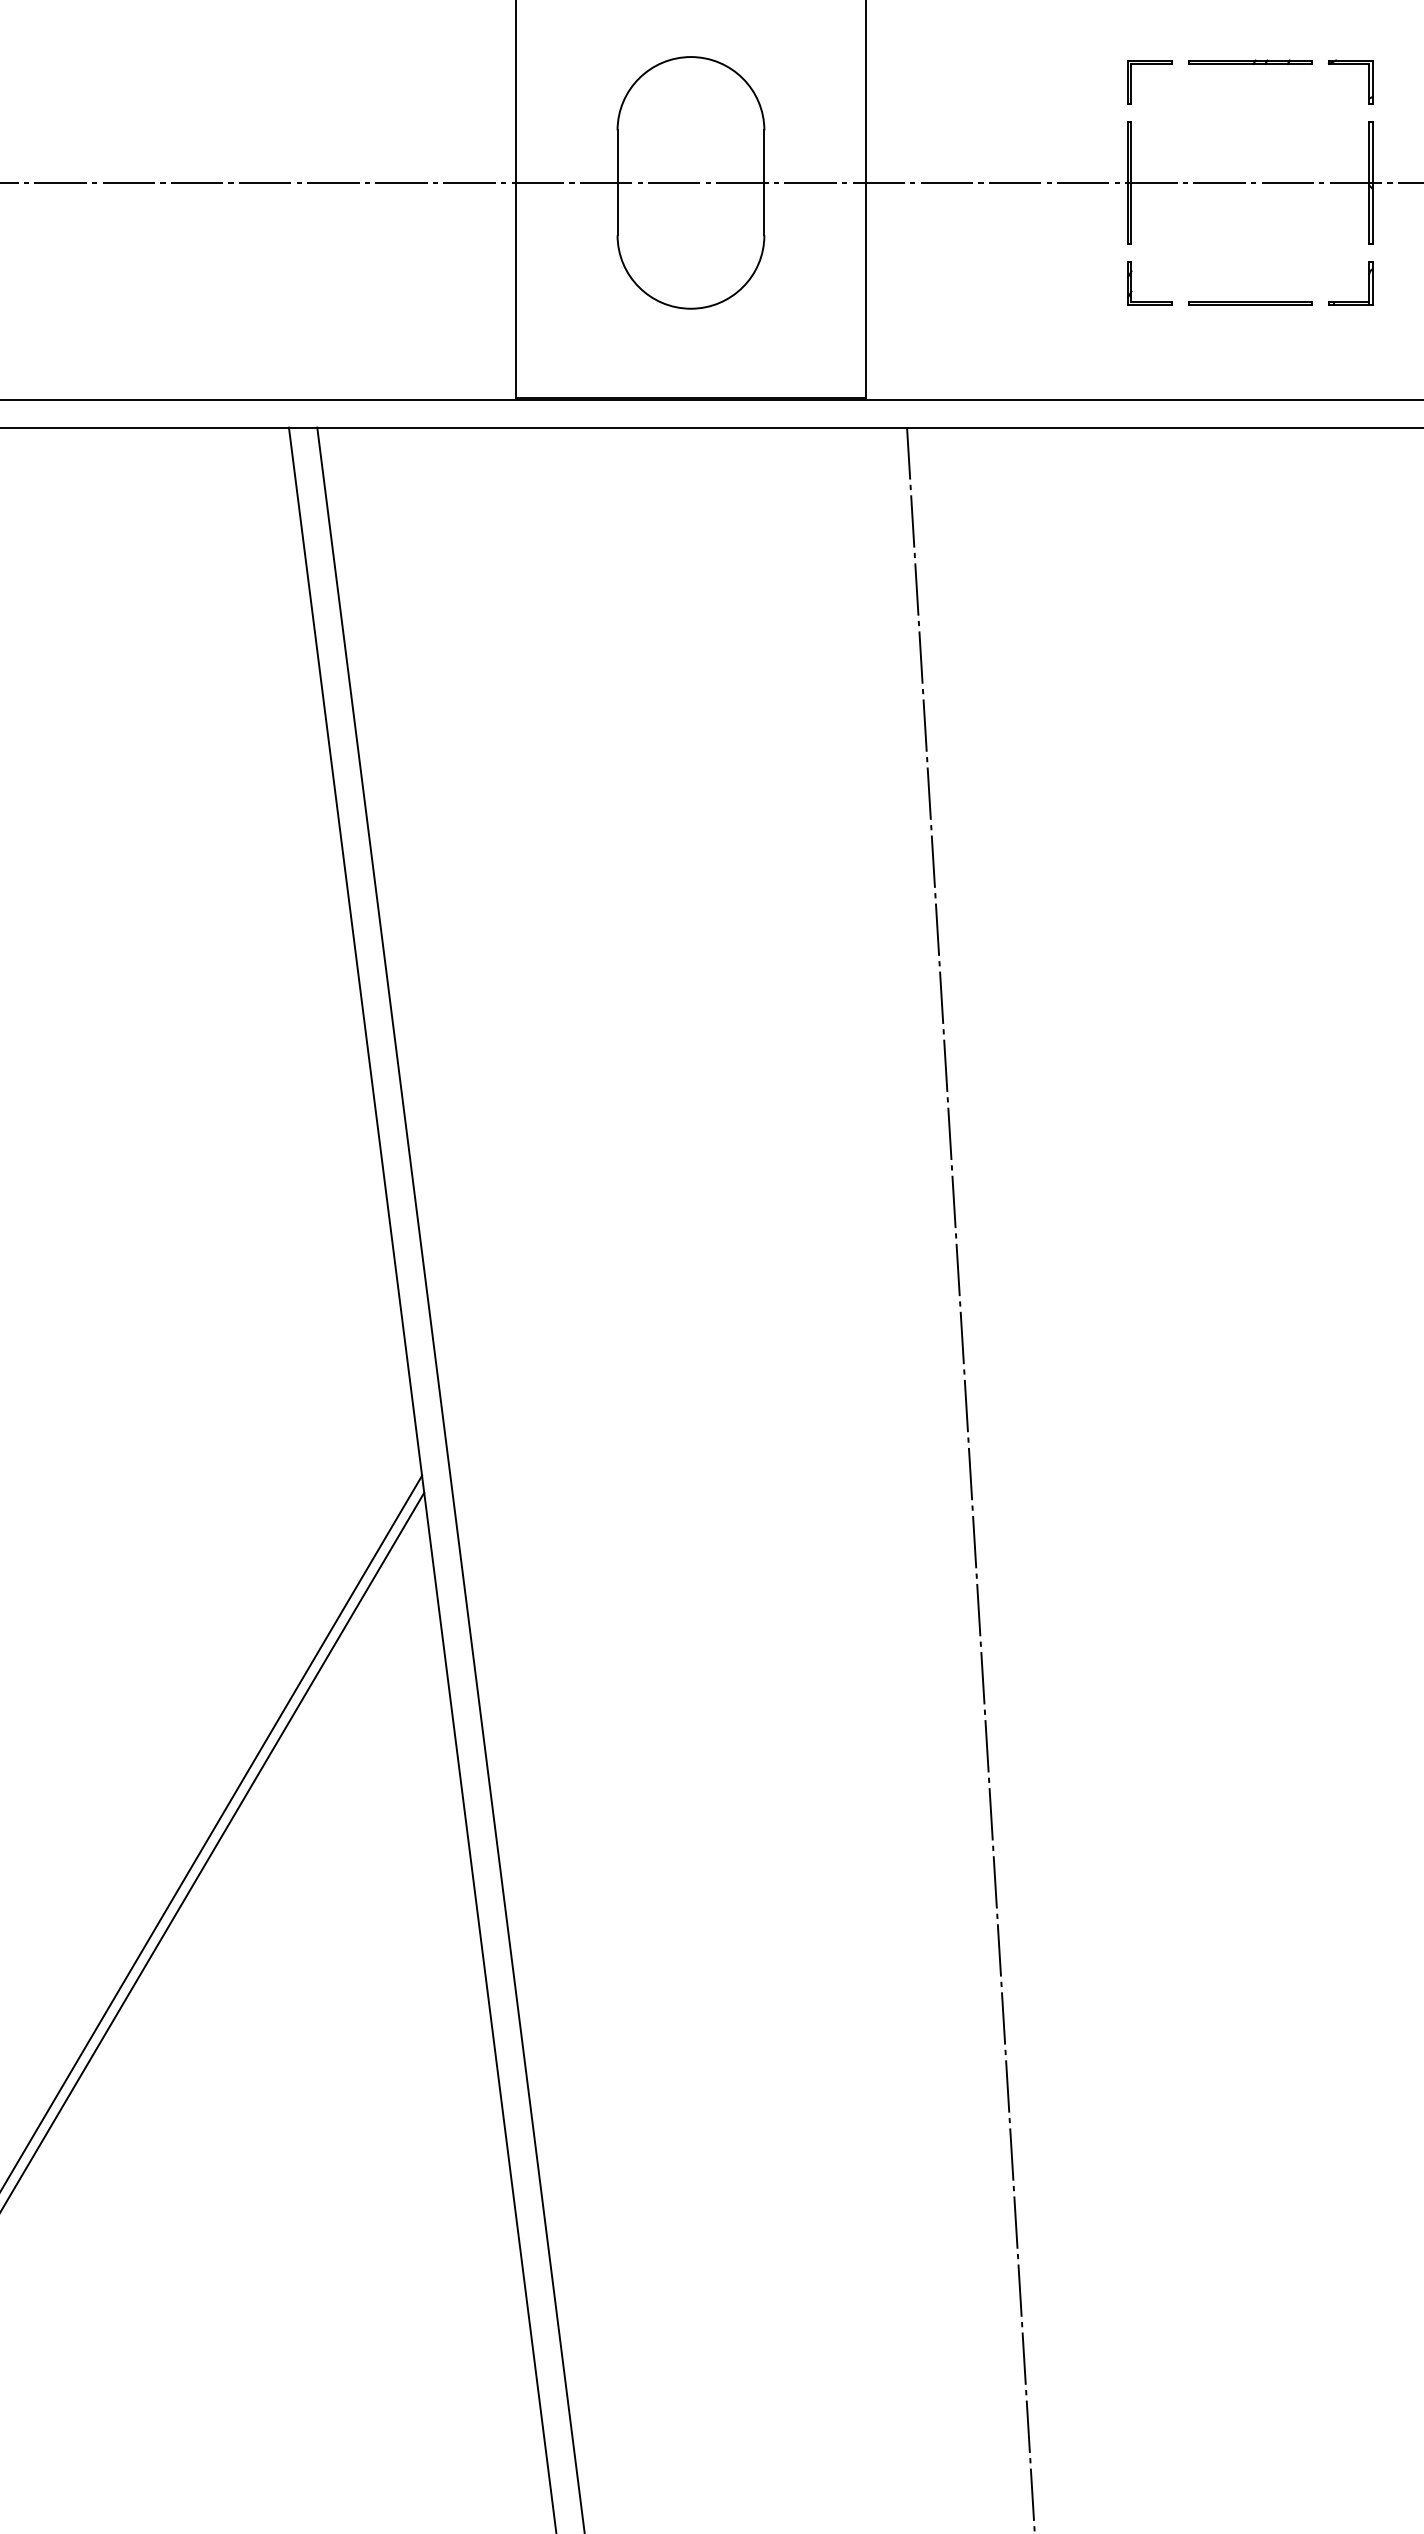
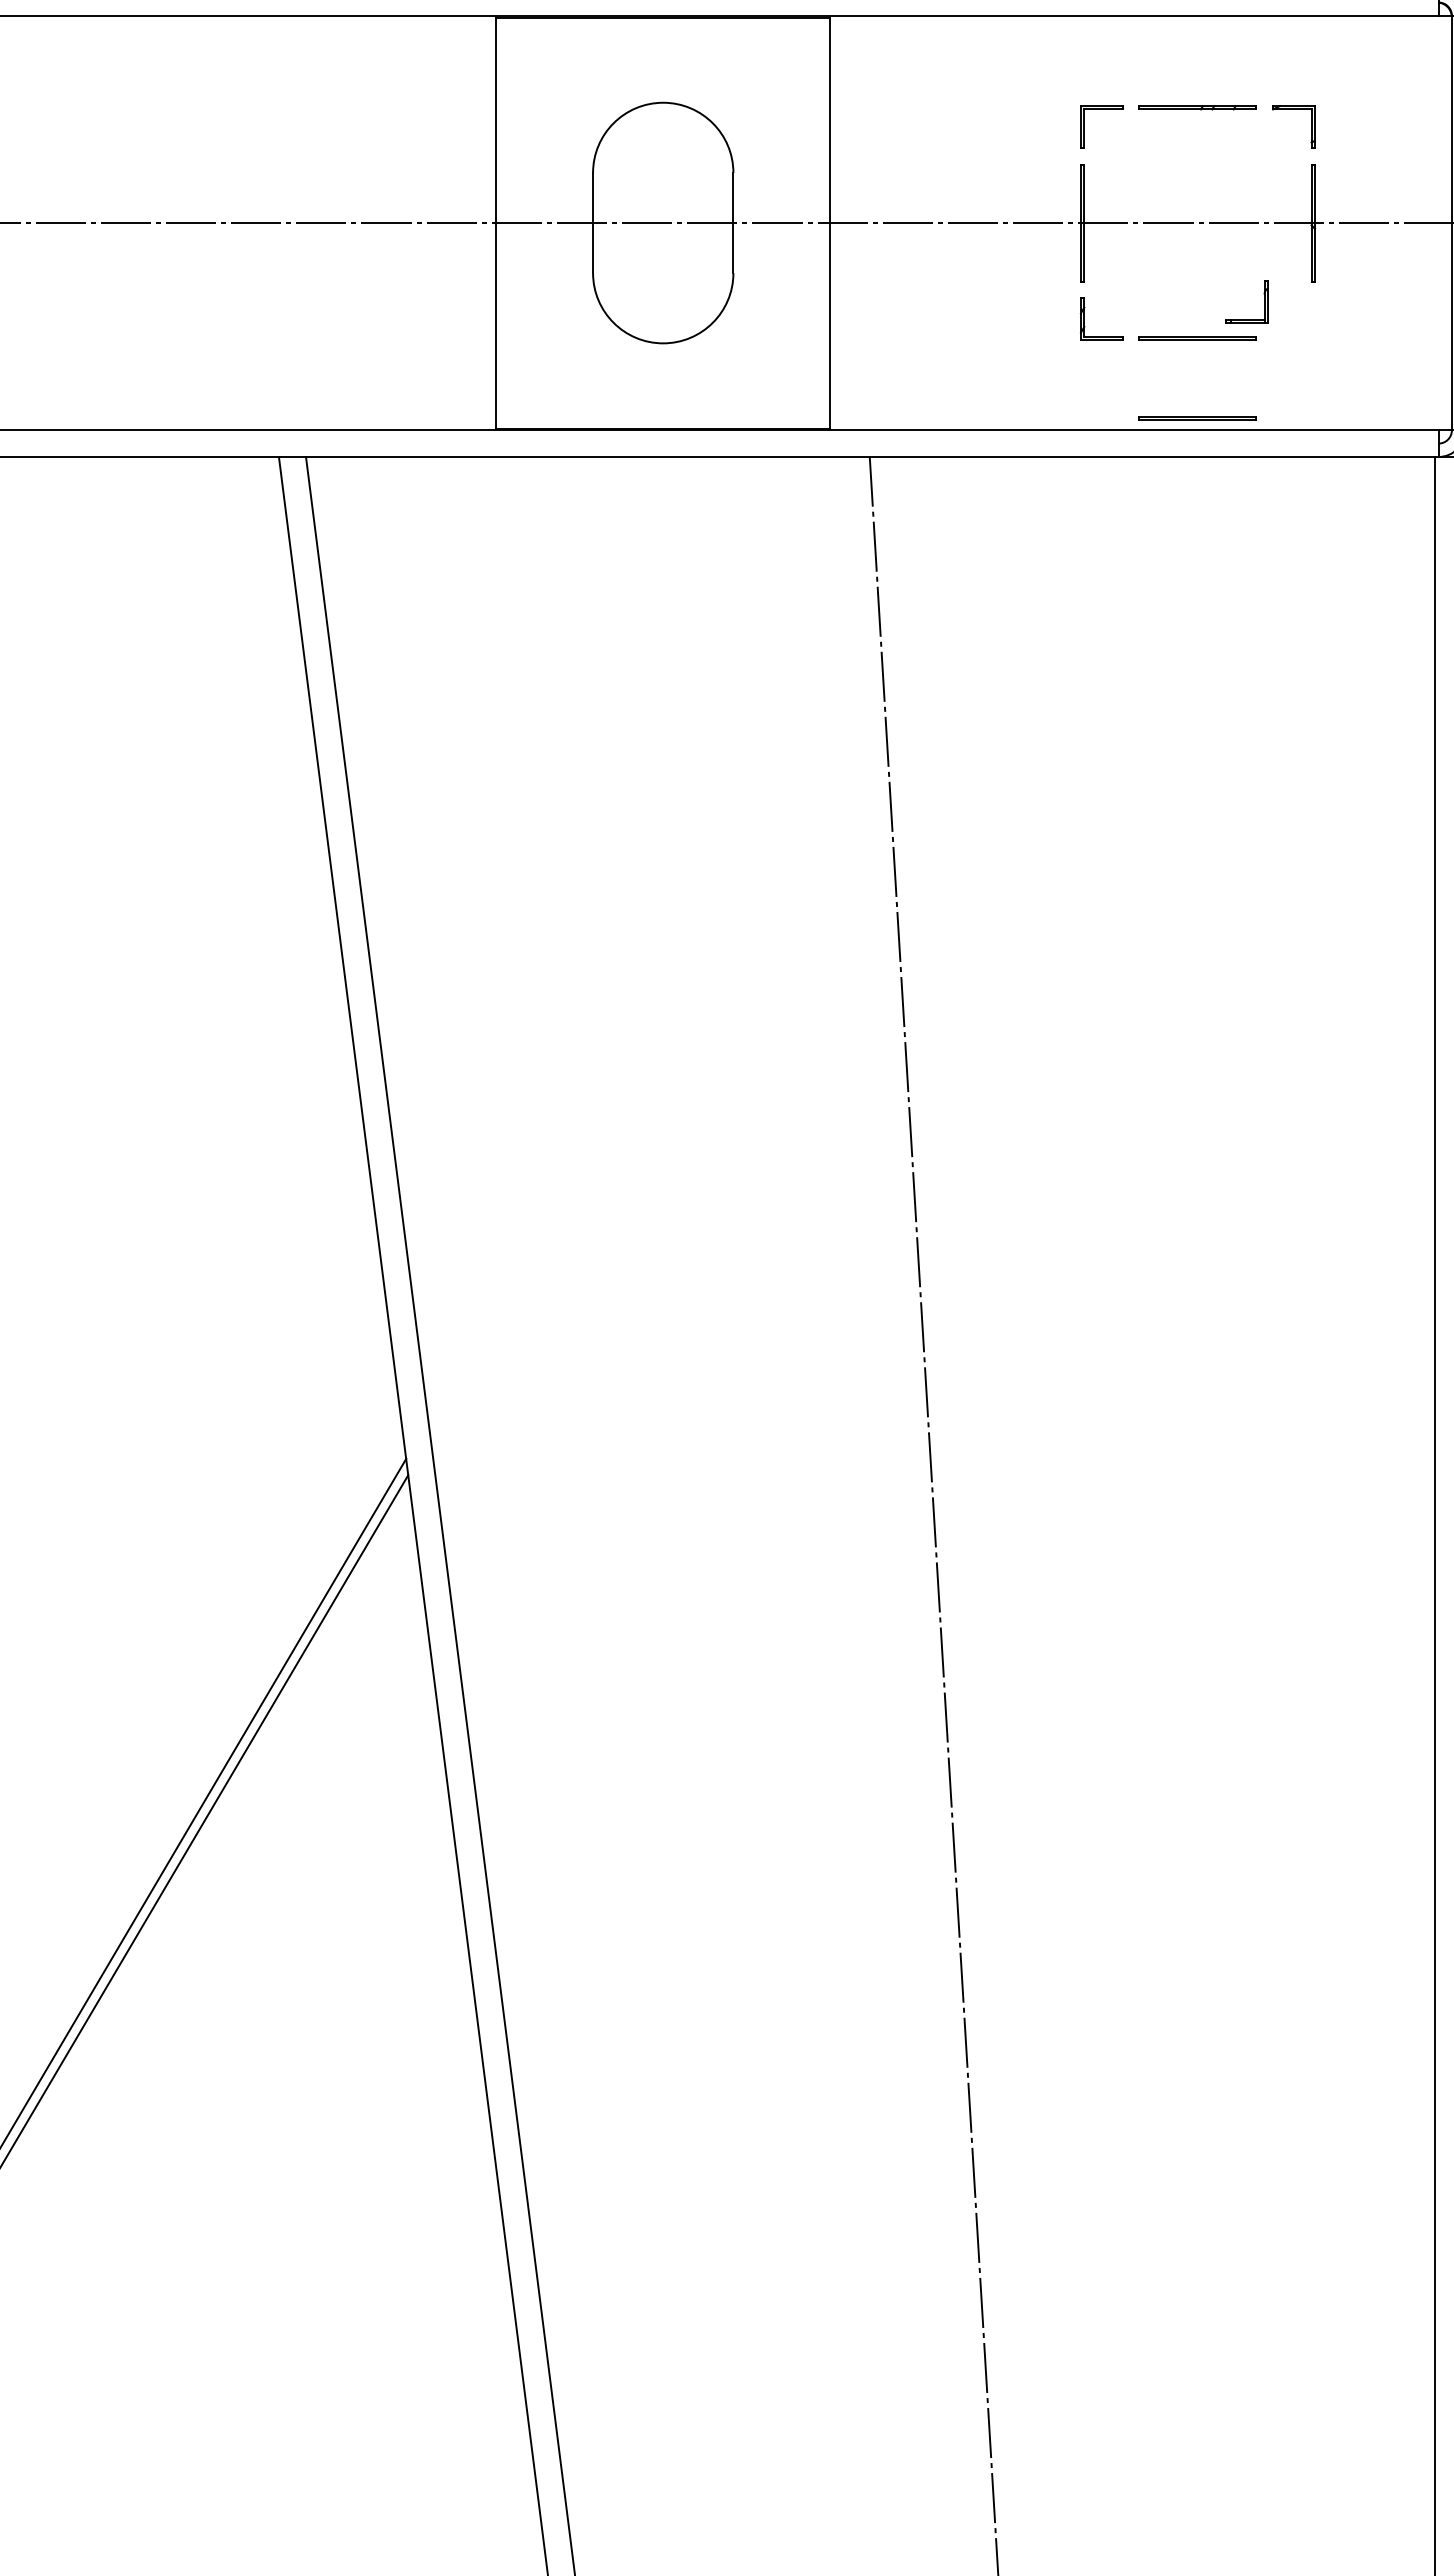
part: (1369, 282) -> (1264, 301), moved
line: (1249, 386) -> (1197, 417), added

